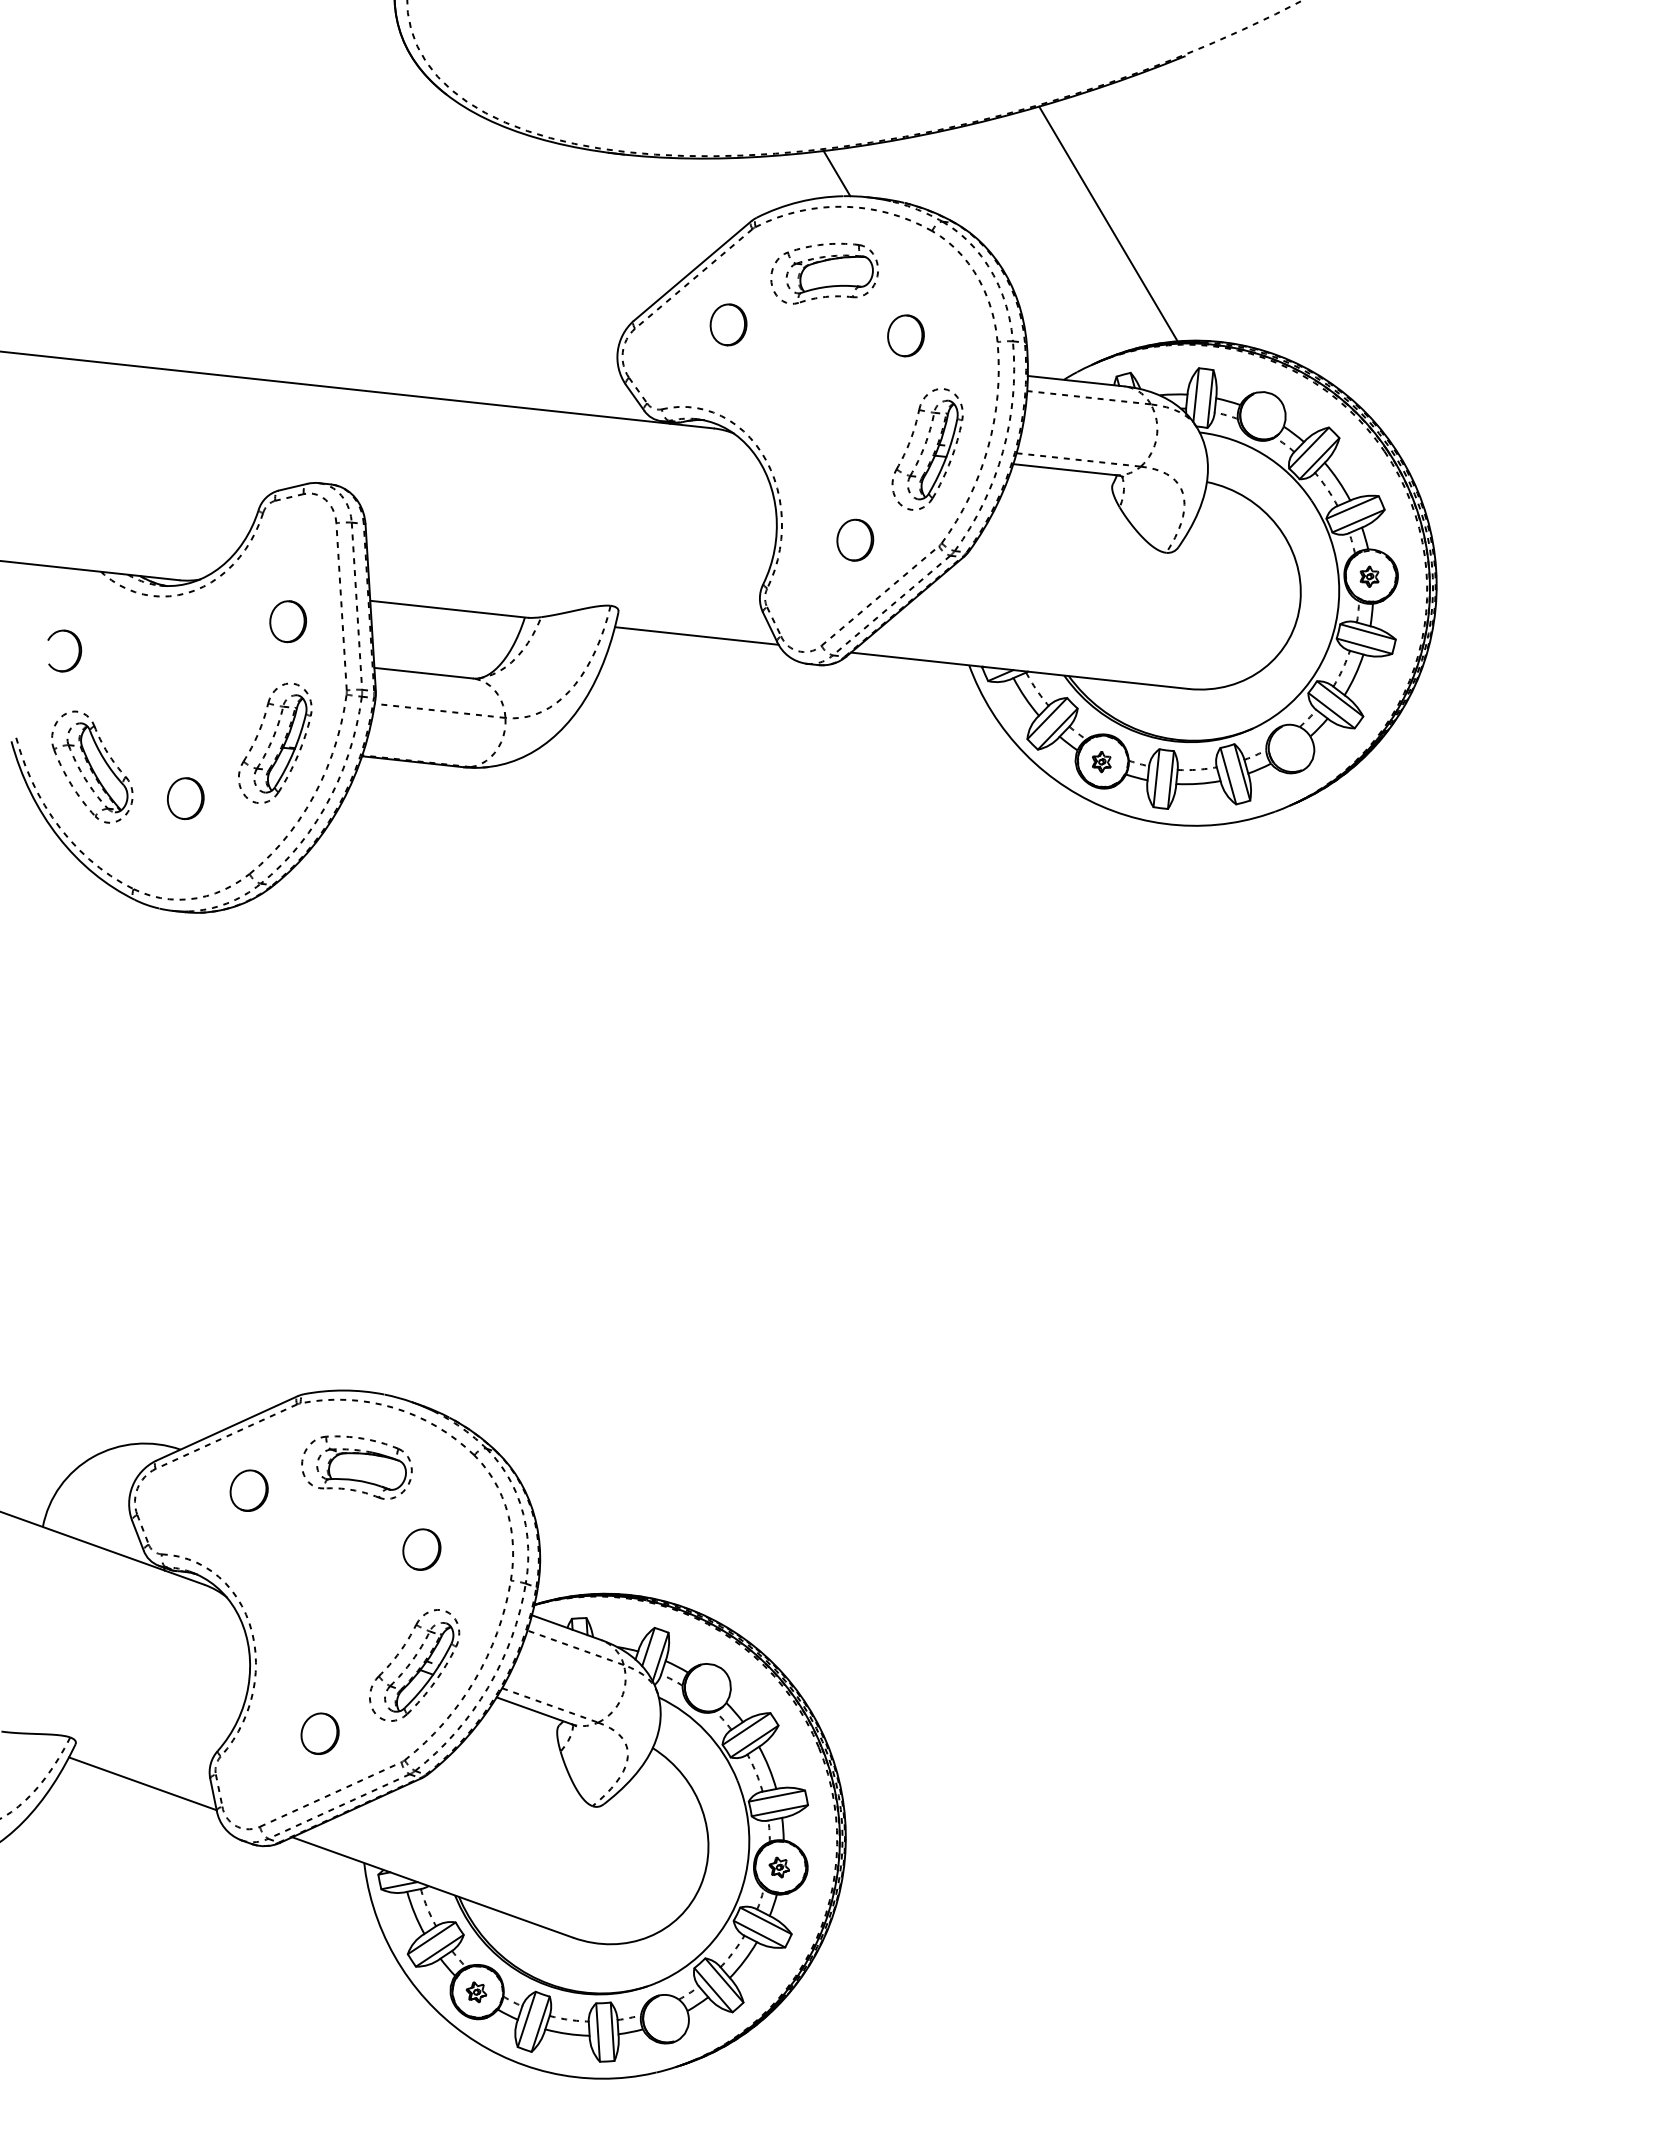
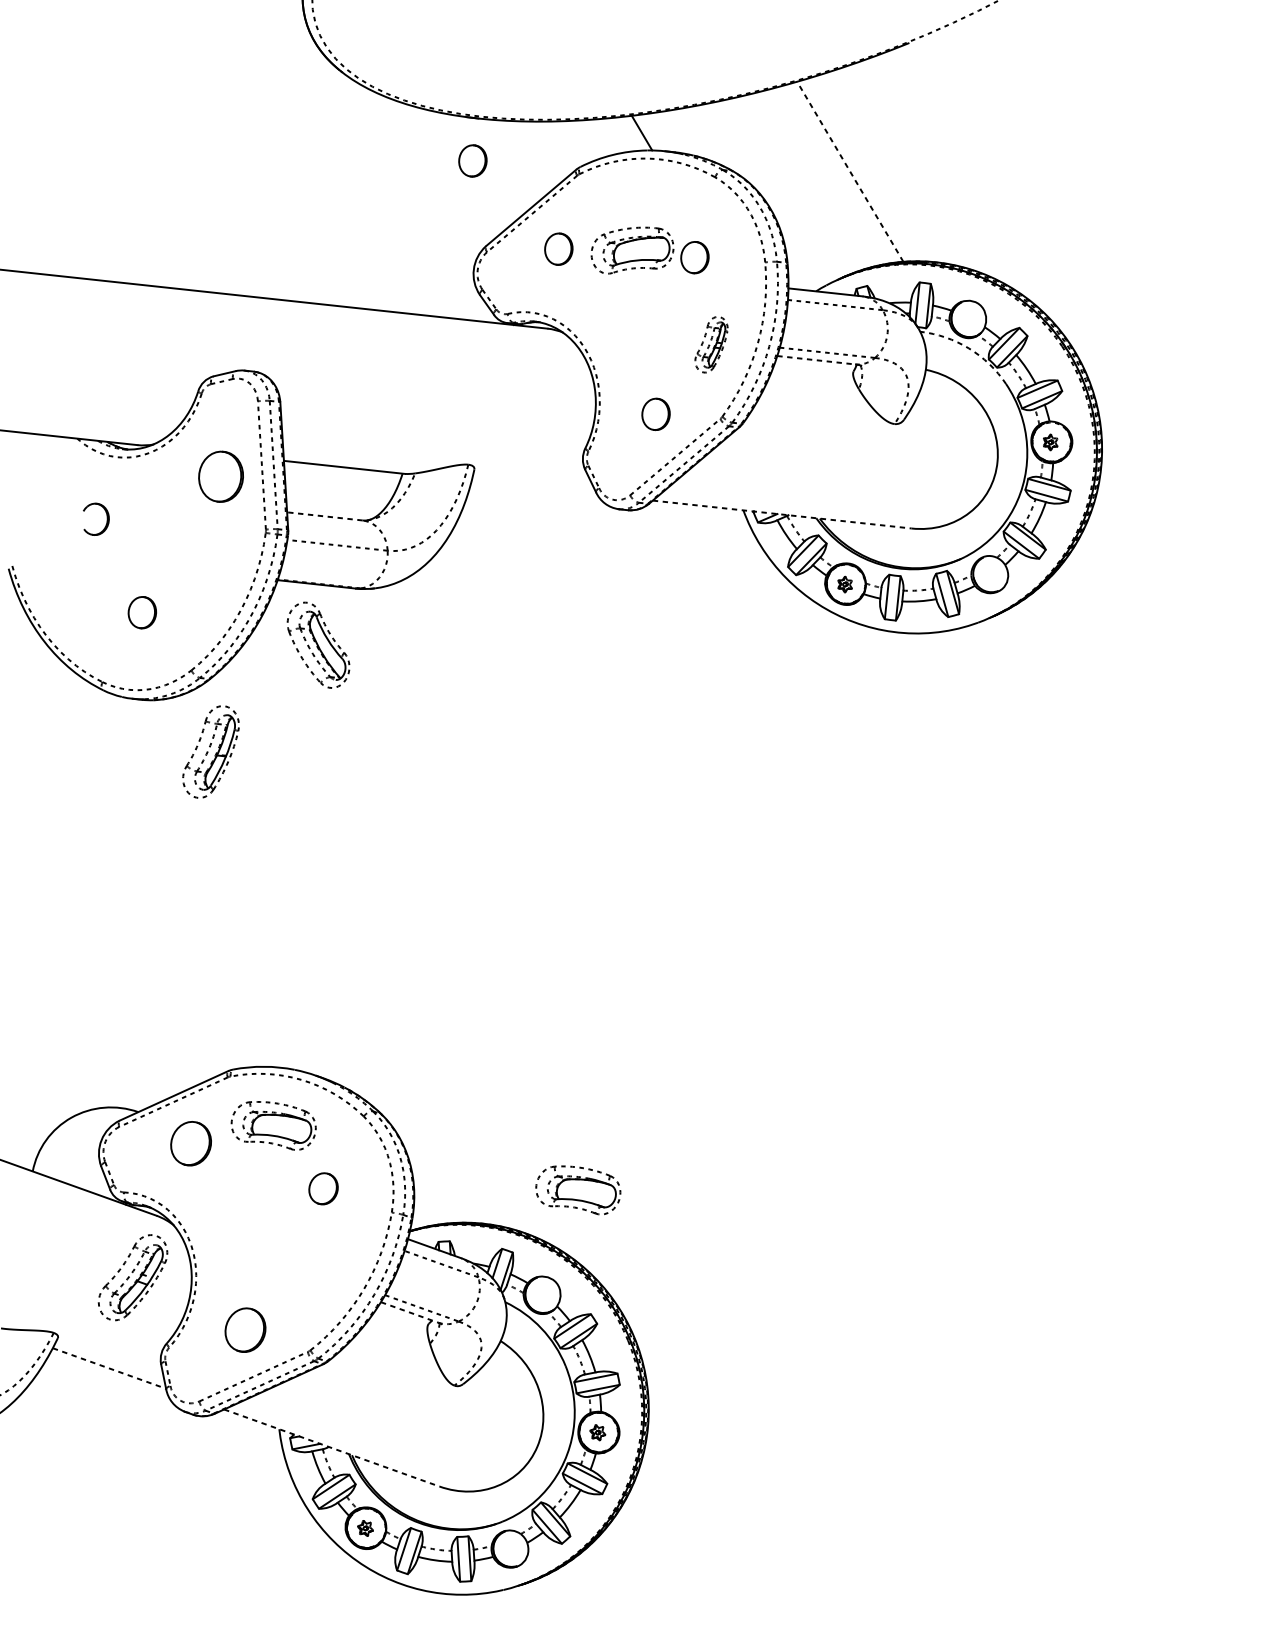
part: (616, 209) -> (472, 160), added
line: (1108, 223) -> (850, 171), solid -> dashed
part: (824, 273) -> (632, 250), moved
part: (927, 449) -> (711, 344), size x0.6
arc: (1263, 454) -> (969, 348), solid -> dashed
line: (1064, 469) -> (816, 360), solid -> dashed
part: (287, 621) -> (220, 476), size x1.6
line: (696, 635) -> (534, 487), removed
part: (78, 650) -> (106, 518), moved
line: (1019, 670) -> (782, 514), solid -> dashed
line: (423, 673) -> (324, 516), solid -> dashed
part: (275, 742) -> (211, 751), moved
part: (92, 766) -> (318, 644), moved
part: (248, 1490) -> (190, 1143), size x1.4
part: (753, 1551) -> (577, 1190), added
part: (414, 1665) -> (132, 1277), moved
line: (534, 1710) -> (409, 1312), solid -> dashed
part: (319, 1733) -> (244, 1329), size x1.4
line: (143, 1783) -> (109, 1368), solid -> dashed
line: (433, 1887) -> (332, 1448), solid -> dashed

